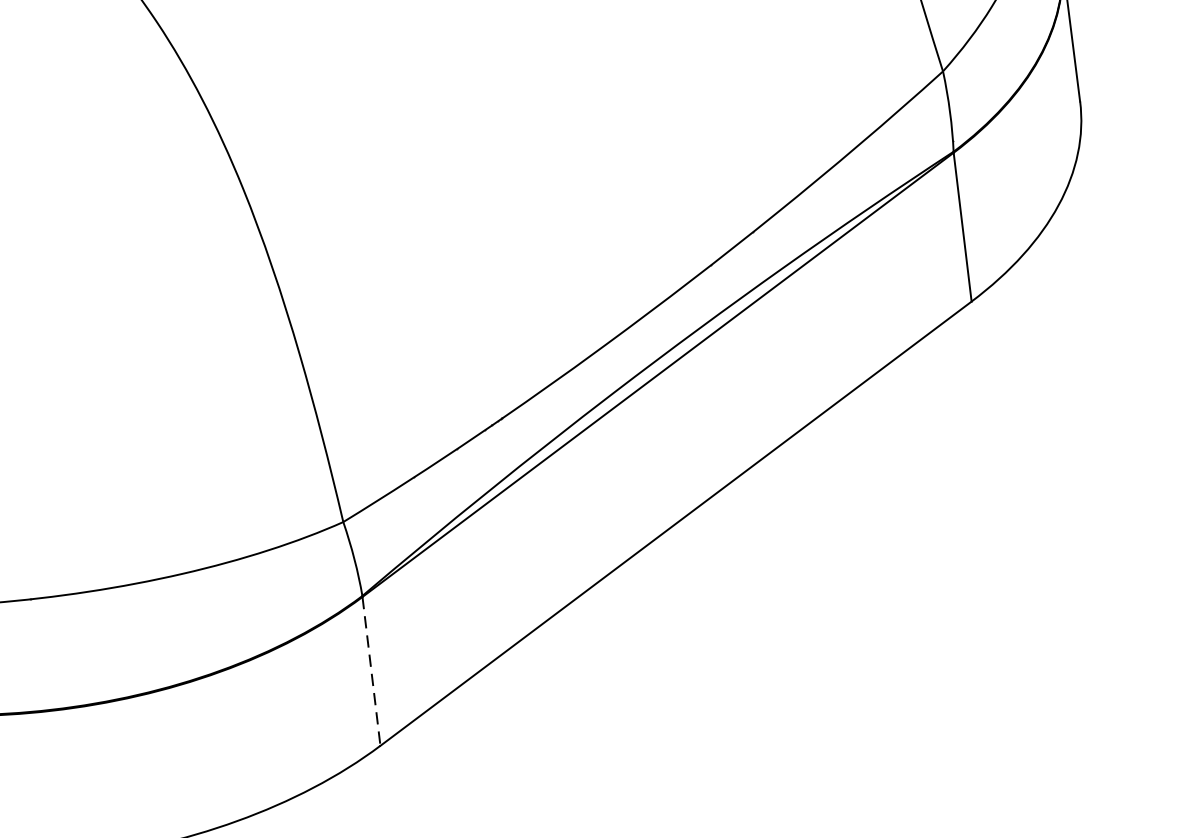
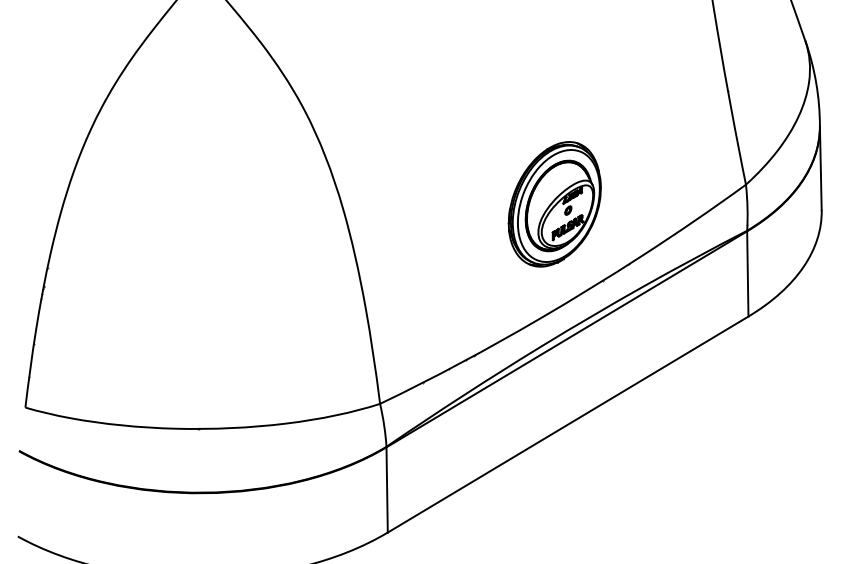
part: (611, 141) -> (554, 204), added
line: (371, 670) -> (387, 489), dashed -> solid

